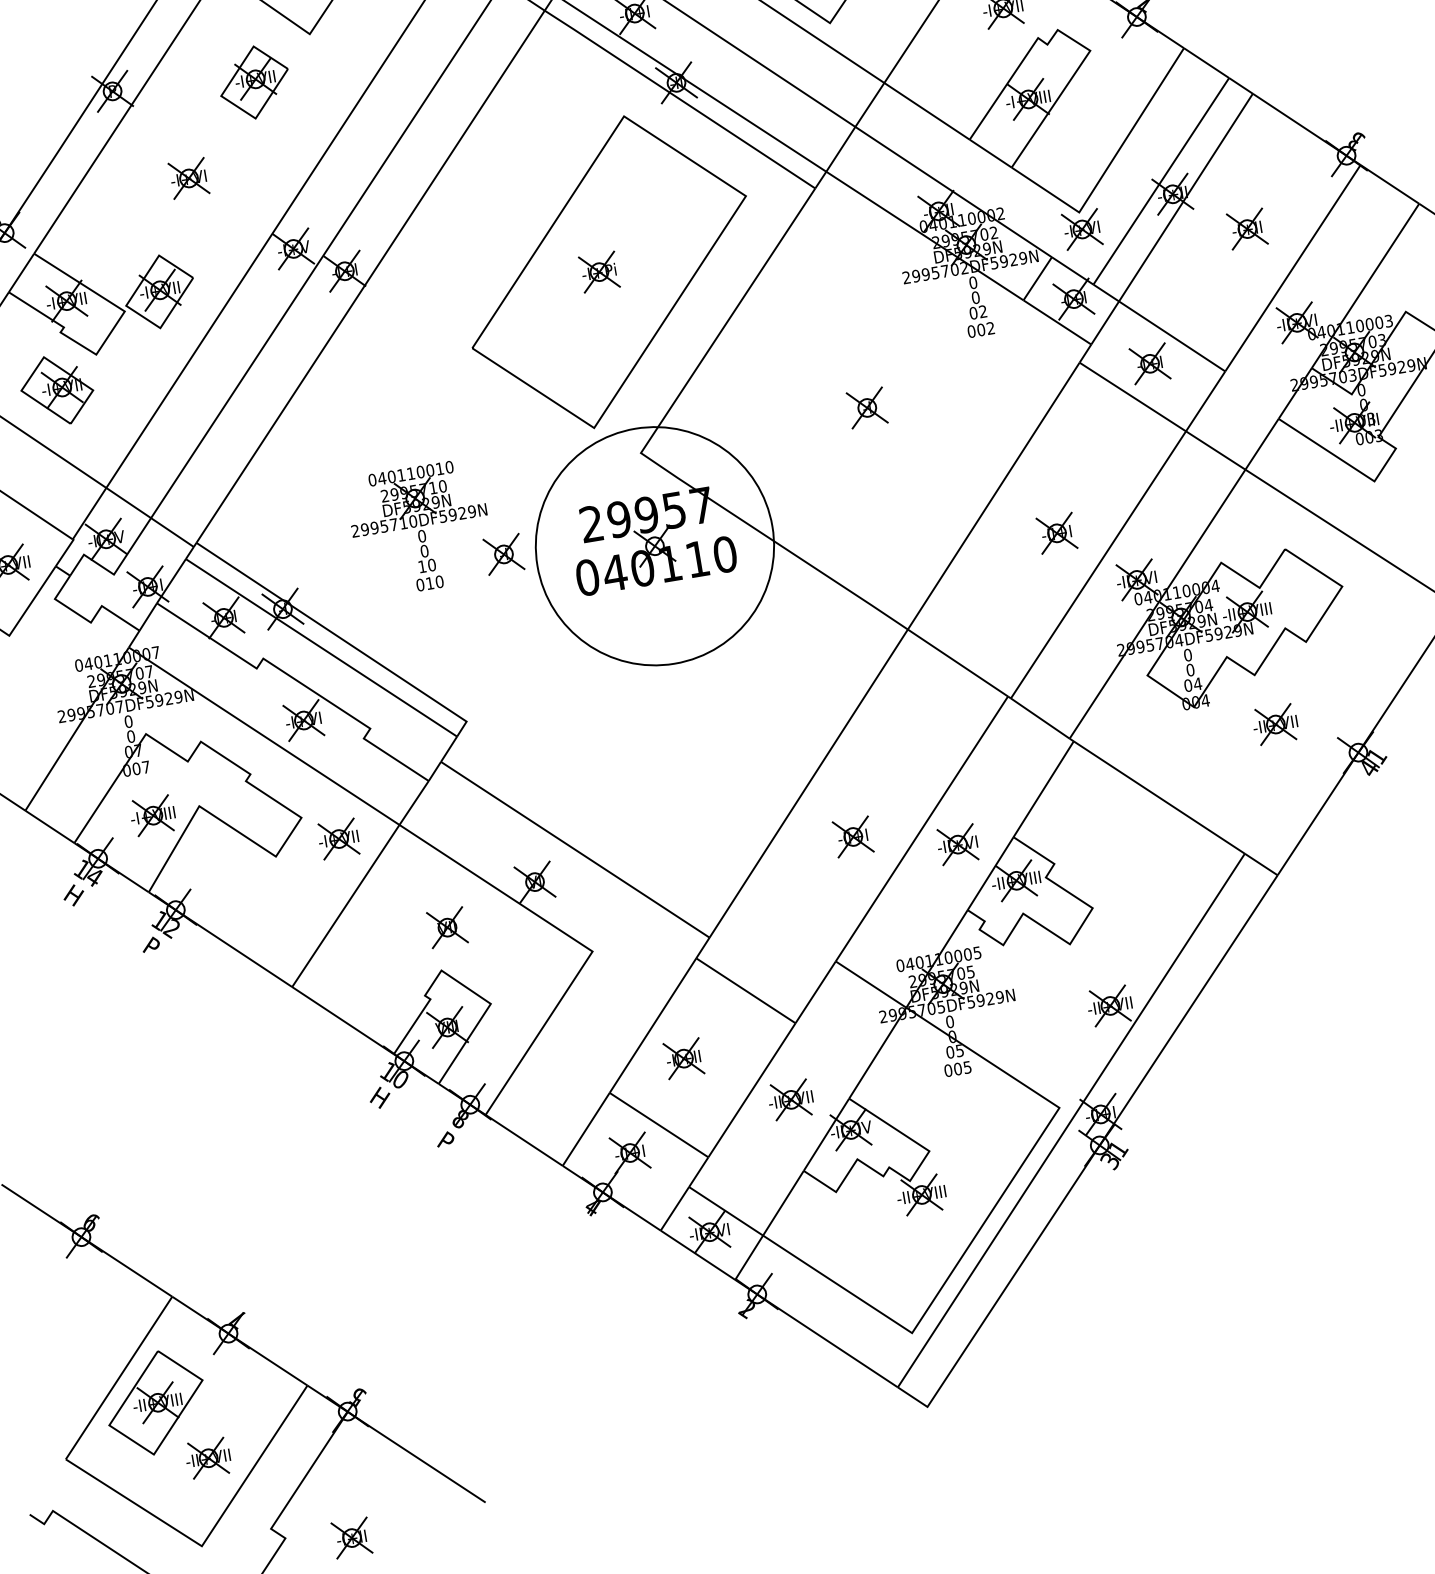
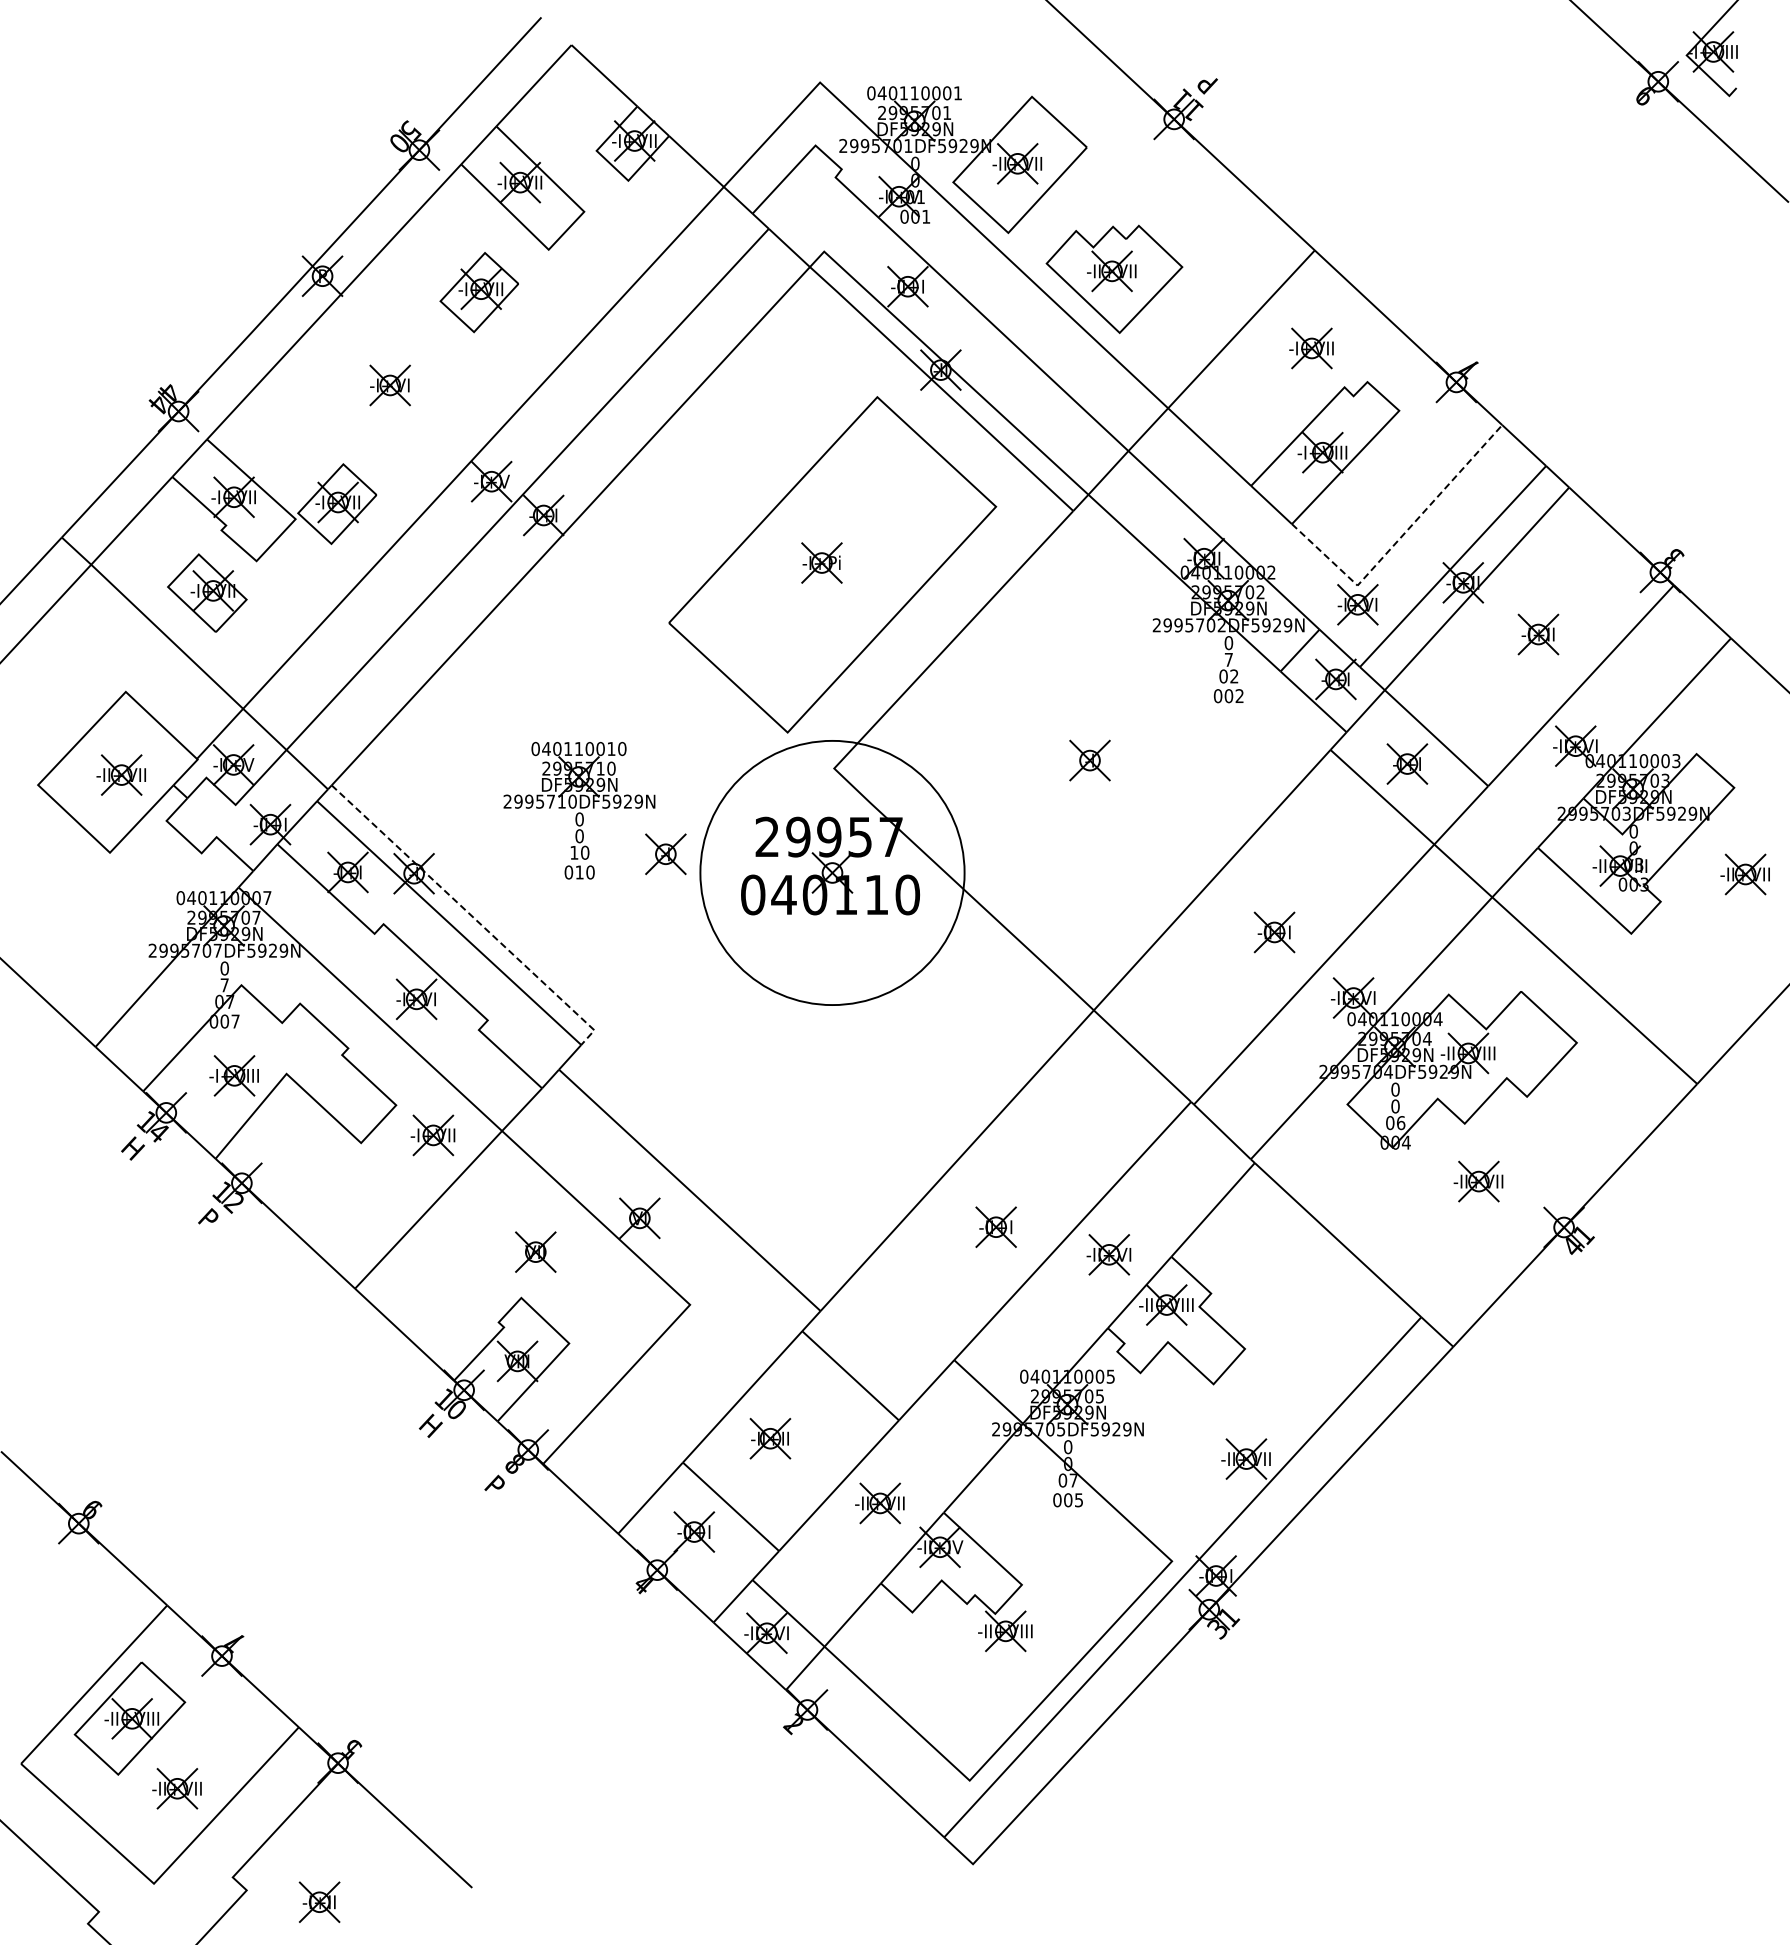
line: (1109, 165) -> (1399, 539), solid -> dashed
text: (975, 297) -> (1228, 659), 0 -> 7
line: (340, 637) -> (471, 915), solid -> dashed
text: (1197, 684) -> (1400, 1123), 04 -> 06
text: (130, 736) -> (224, 985), 0 -> 7
text: (959, 1050) -> (1073, 1480), 05 -> 07

